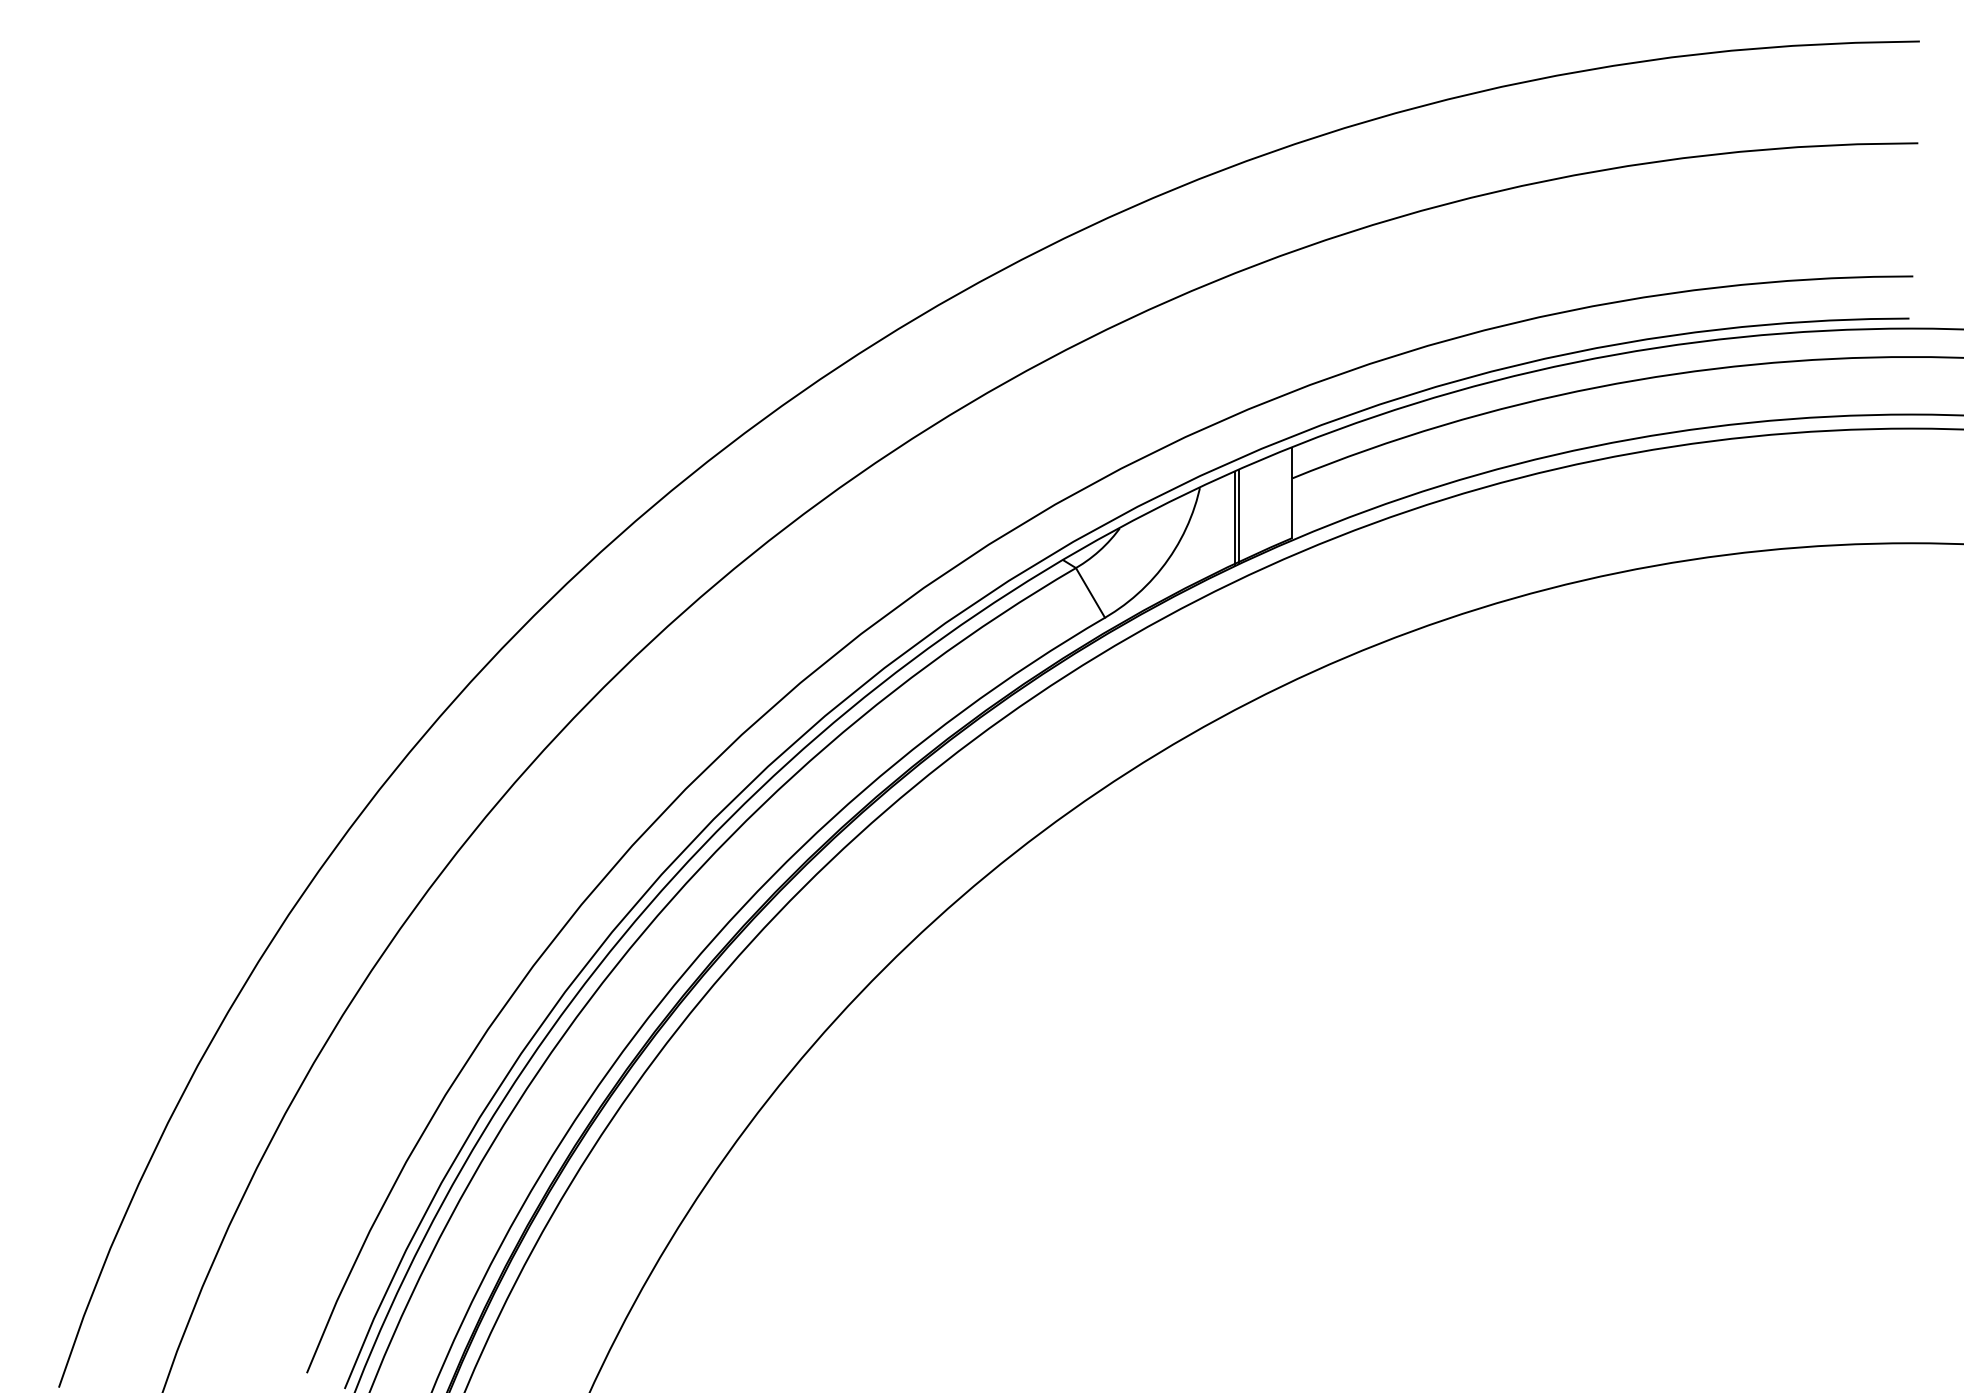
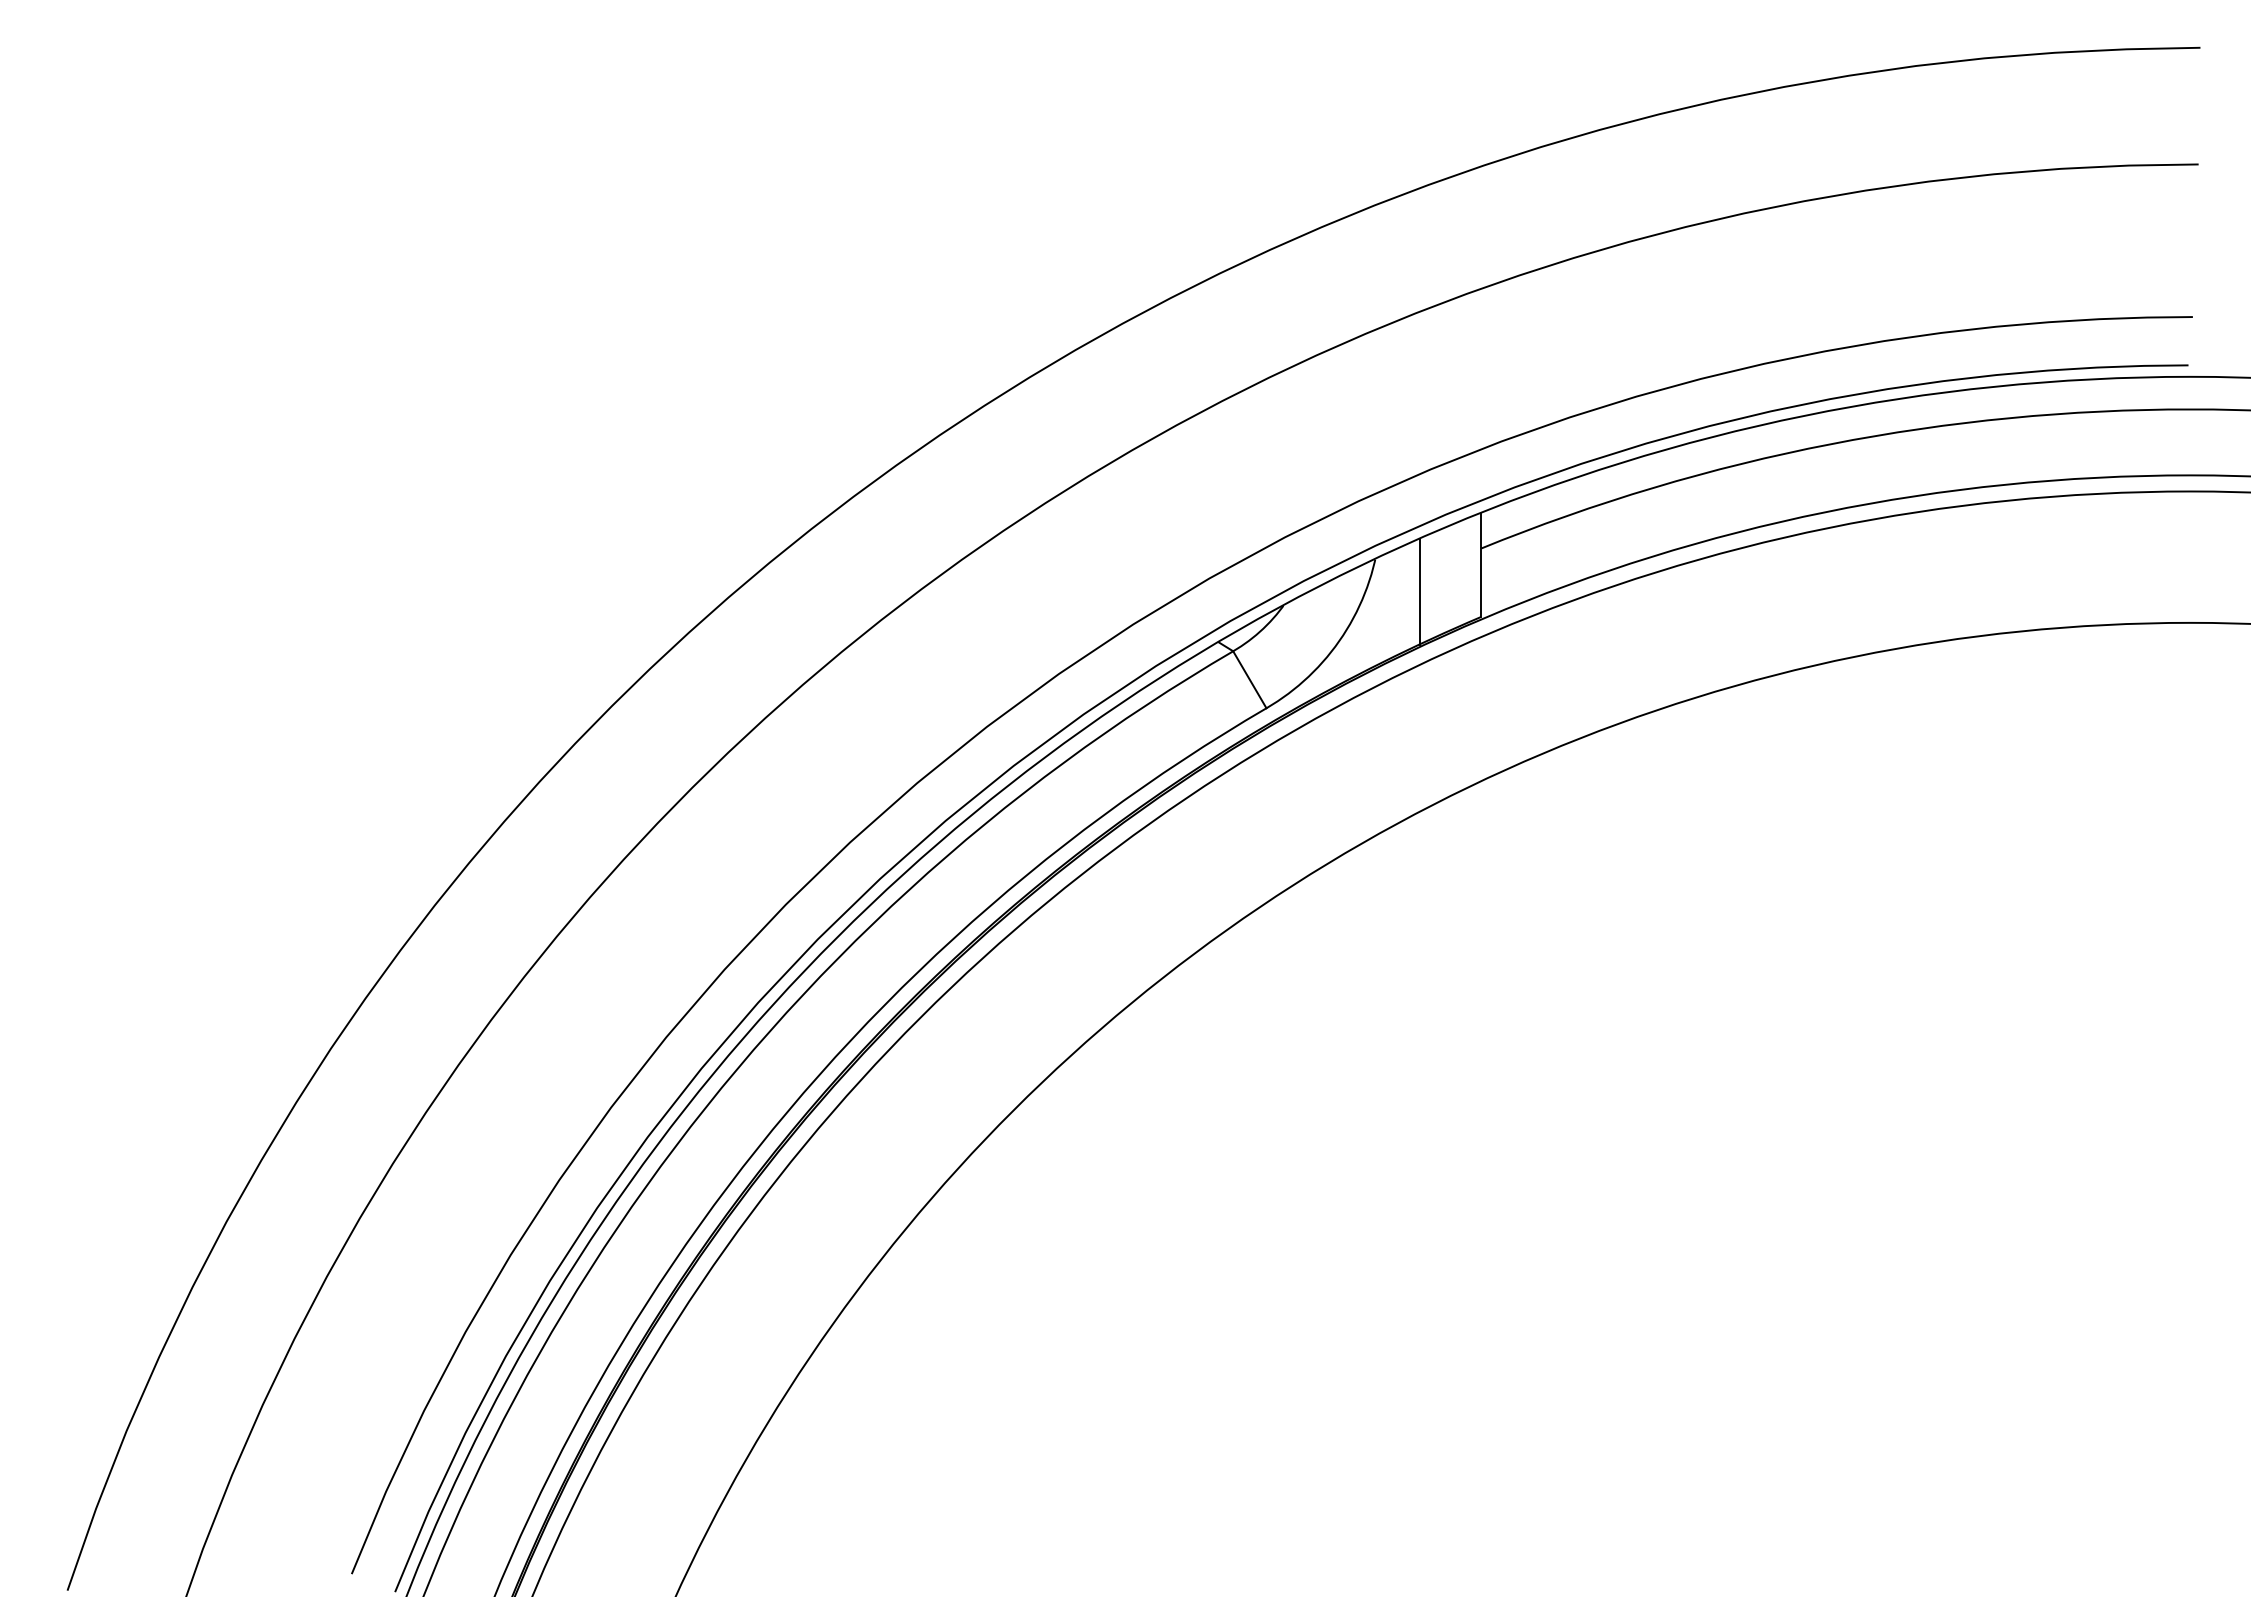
line: (1235, 518) -> (1415, 594), removed

